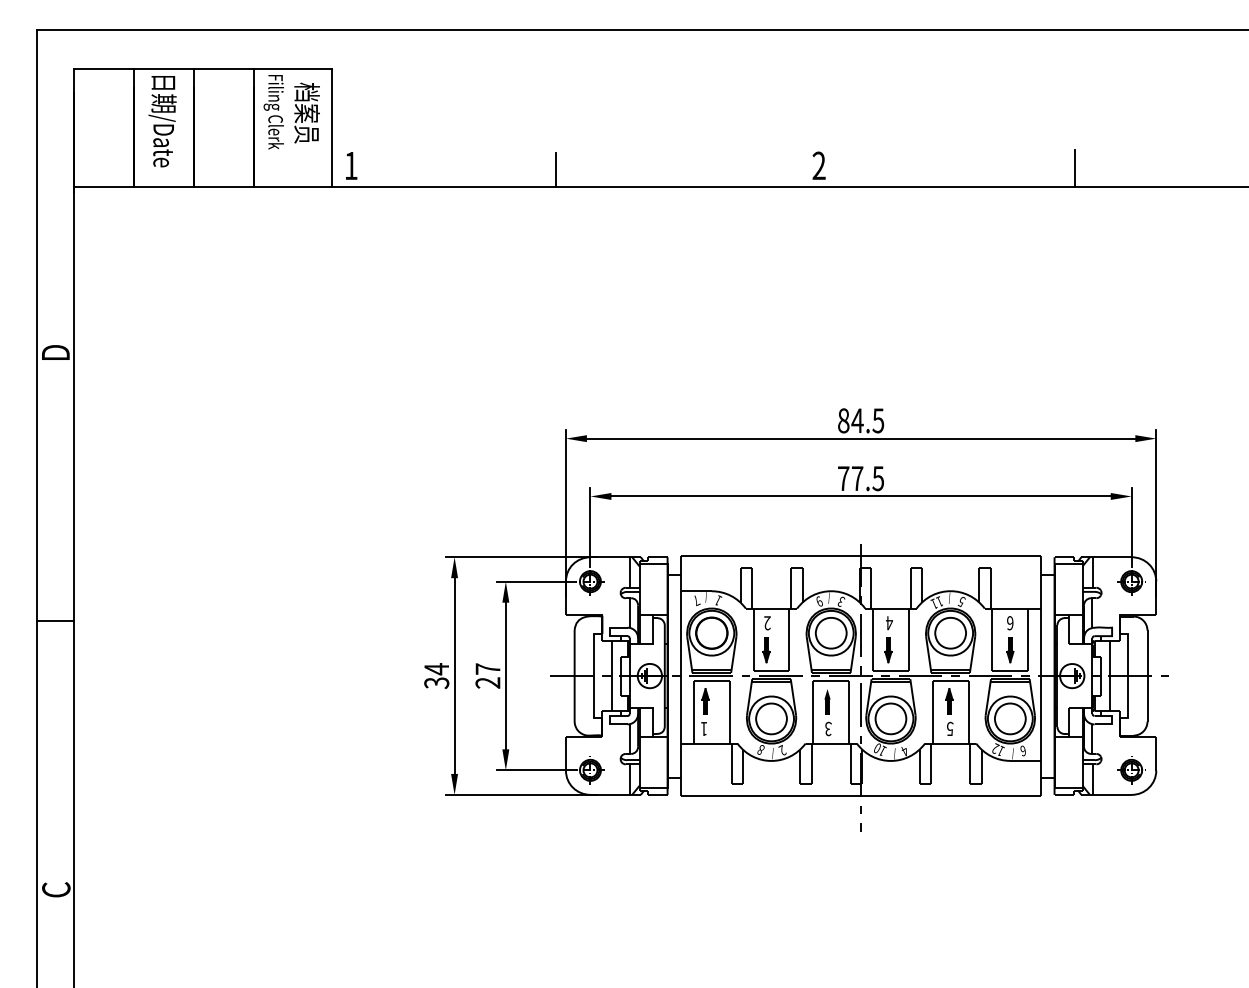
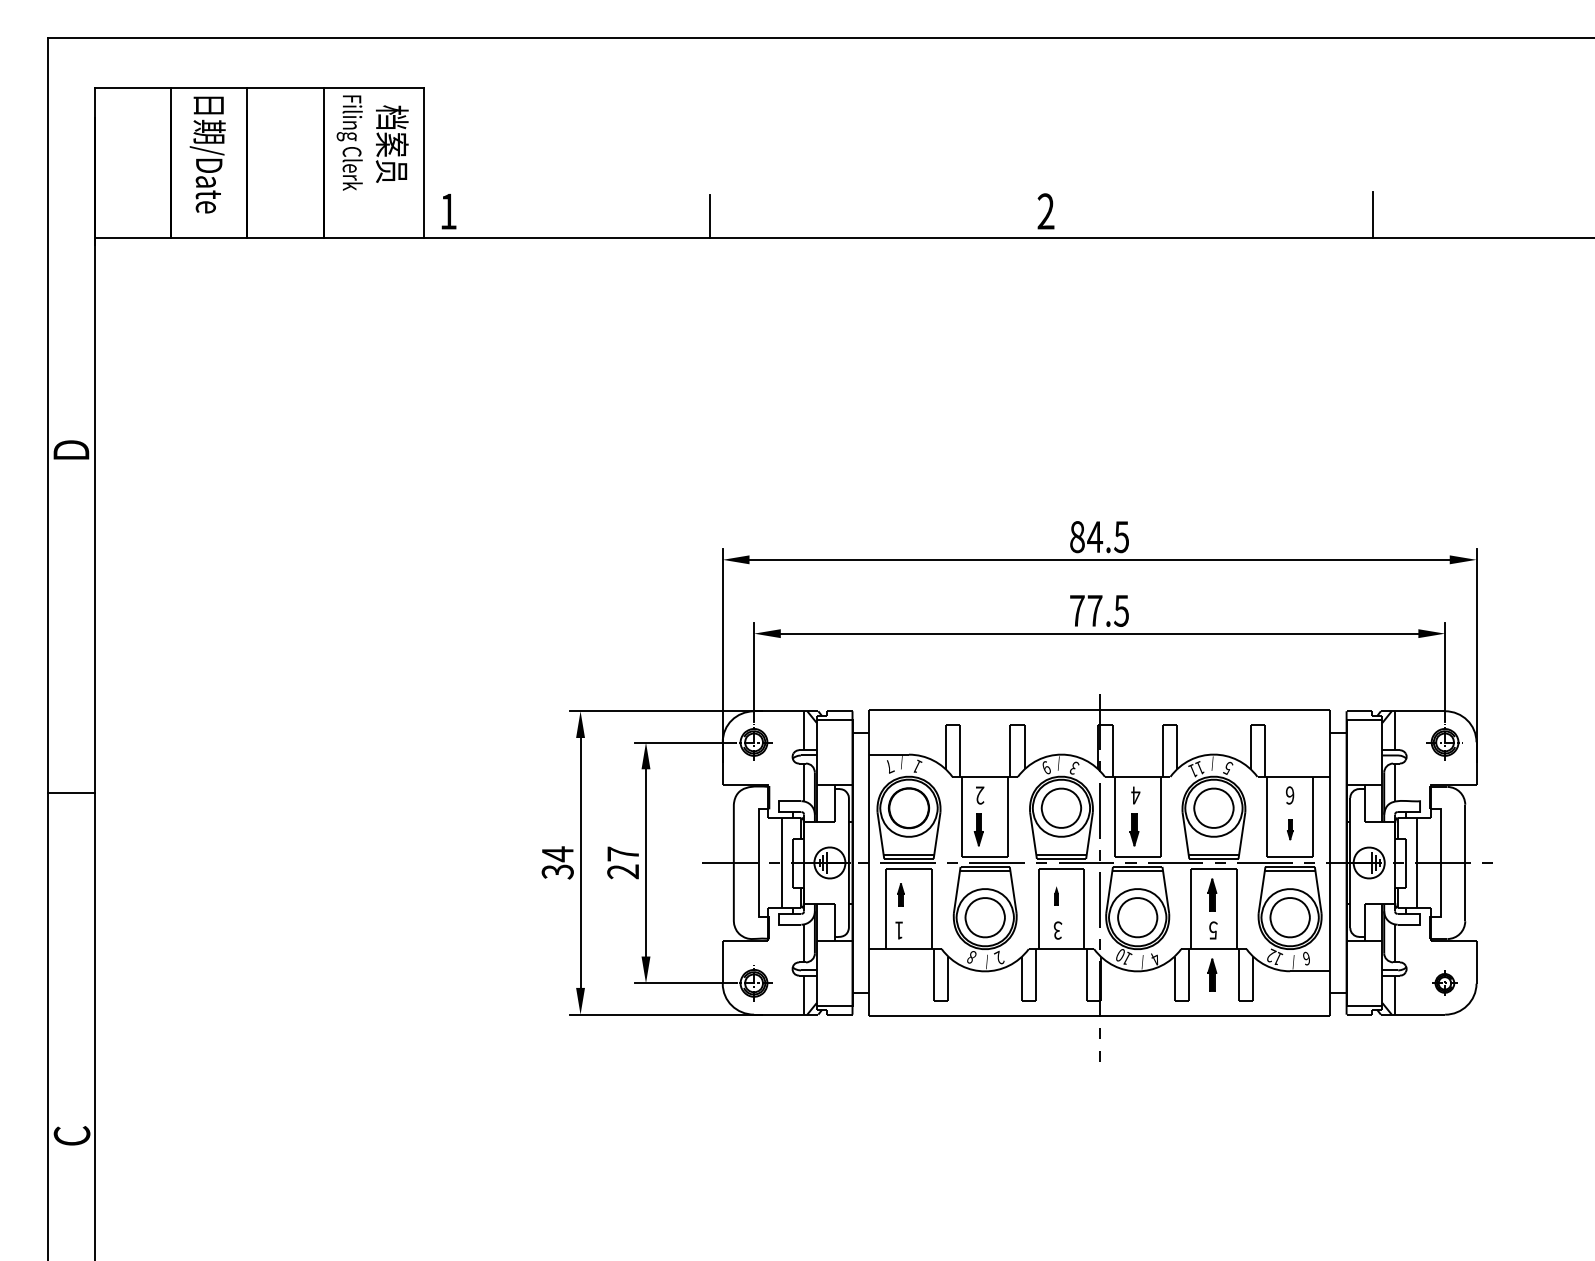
part: (1010, 649) -> (1290, 829), size x0.6
part: (705, 700) -> (900, 894), size x0.7
part: (827, 701) -> (1056, 895), size x0.6
part: (949, 763) -> (1212, 974), added
part: (1131, 770) -> (1444, 983), size x0.7

